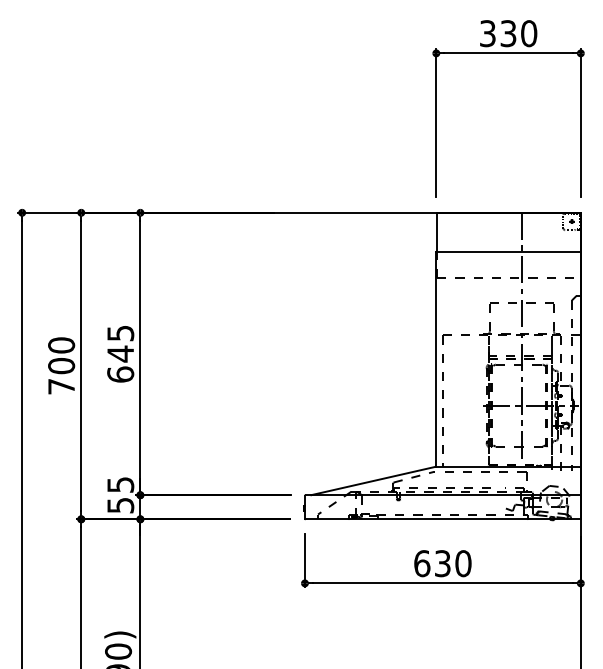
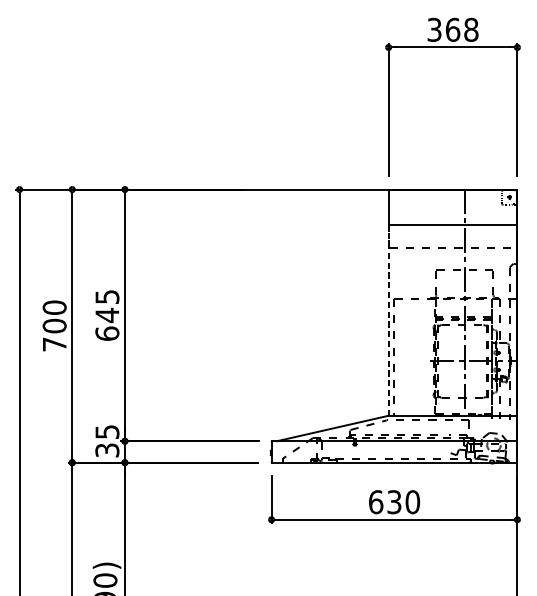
text: (518, 33) -> (461, 29), 330 -> 368
line: (436, 358) -> (388, 319), solid -> dashed
text: (120, 504) -> (107, 449), 55 -> 35

